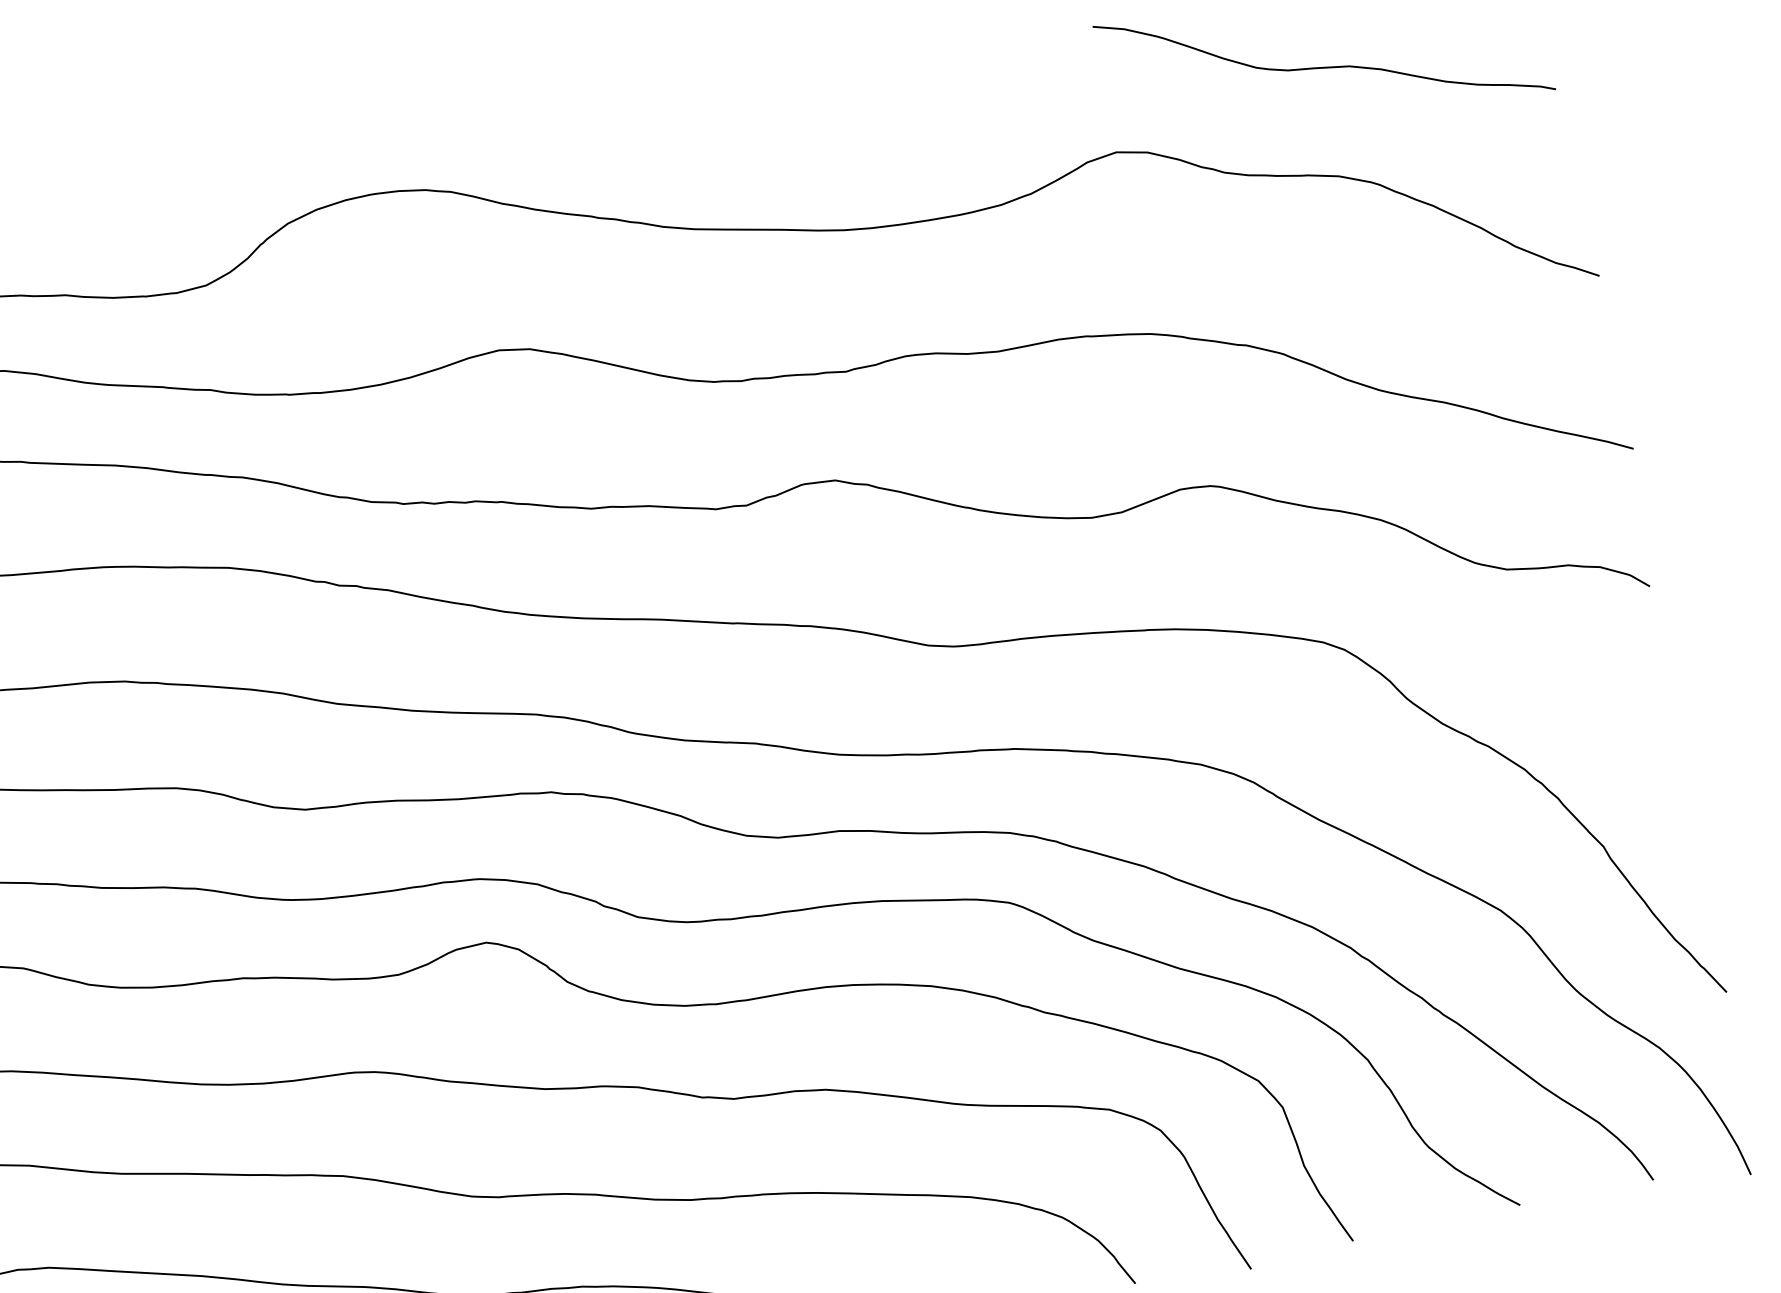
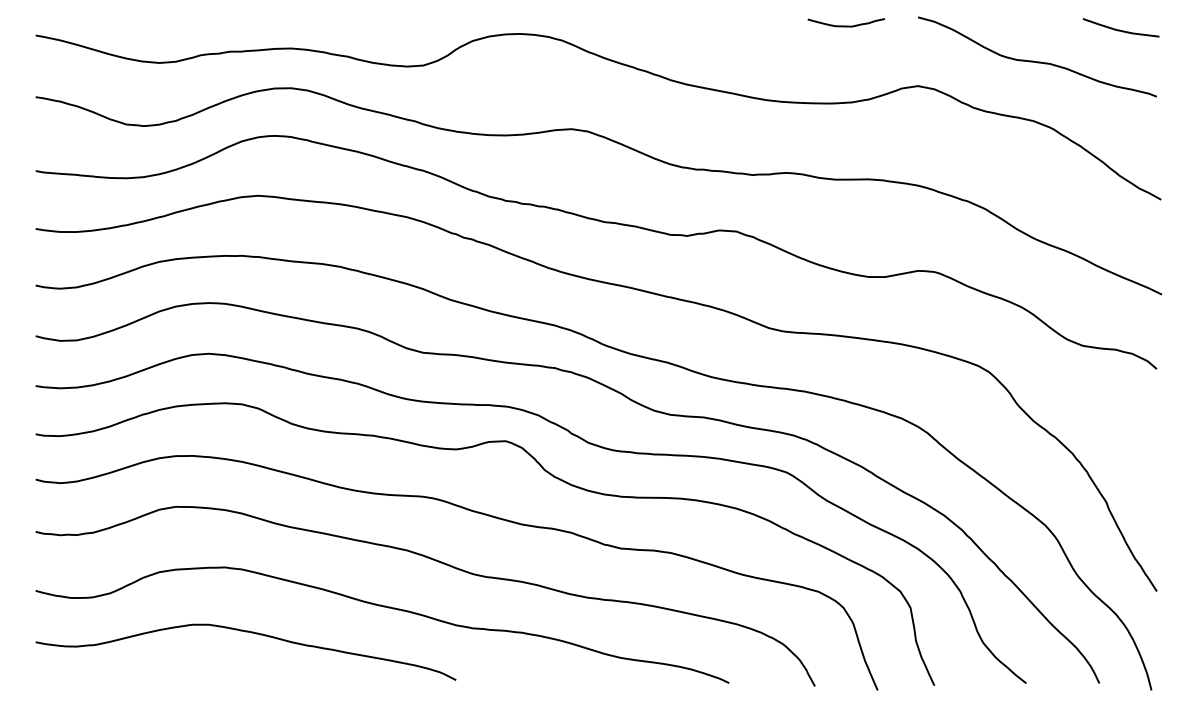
curve: (964, 66) -> (846, 25), added

